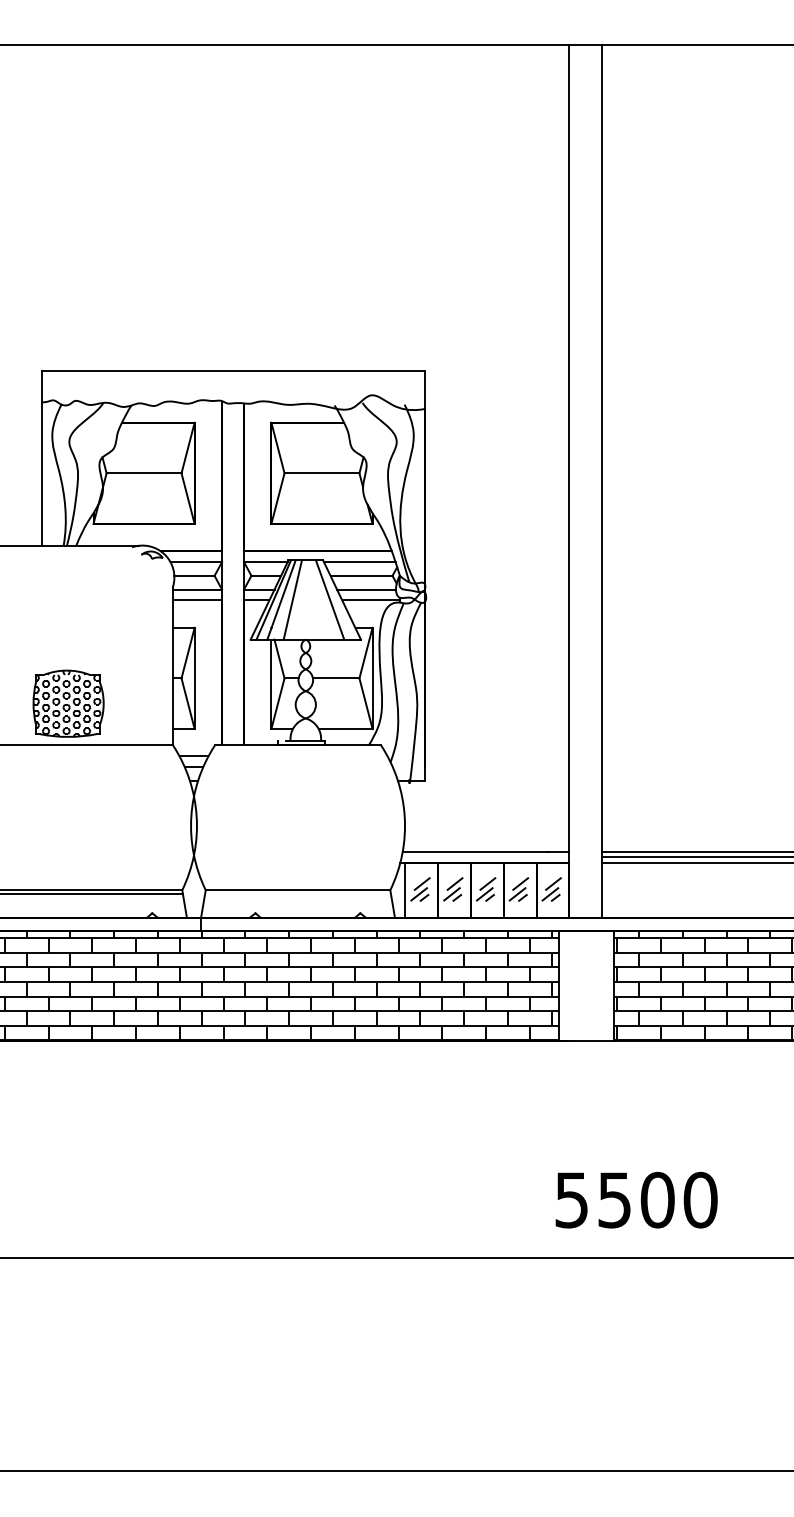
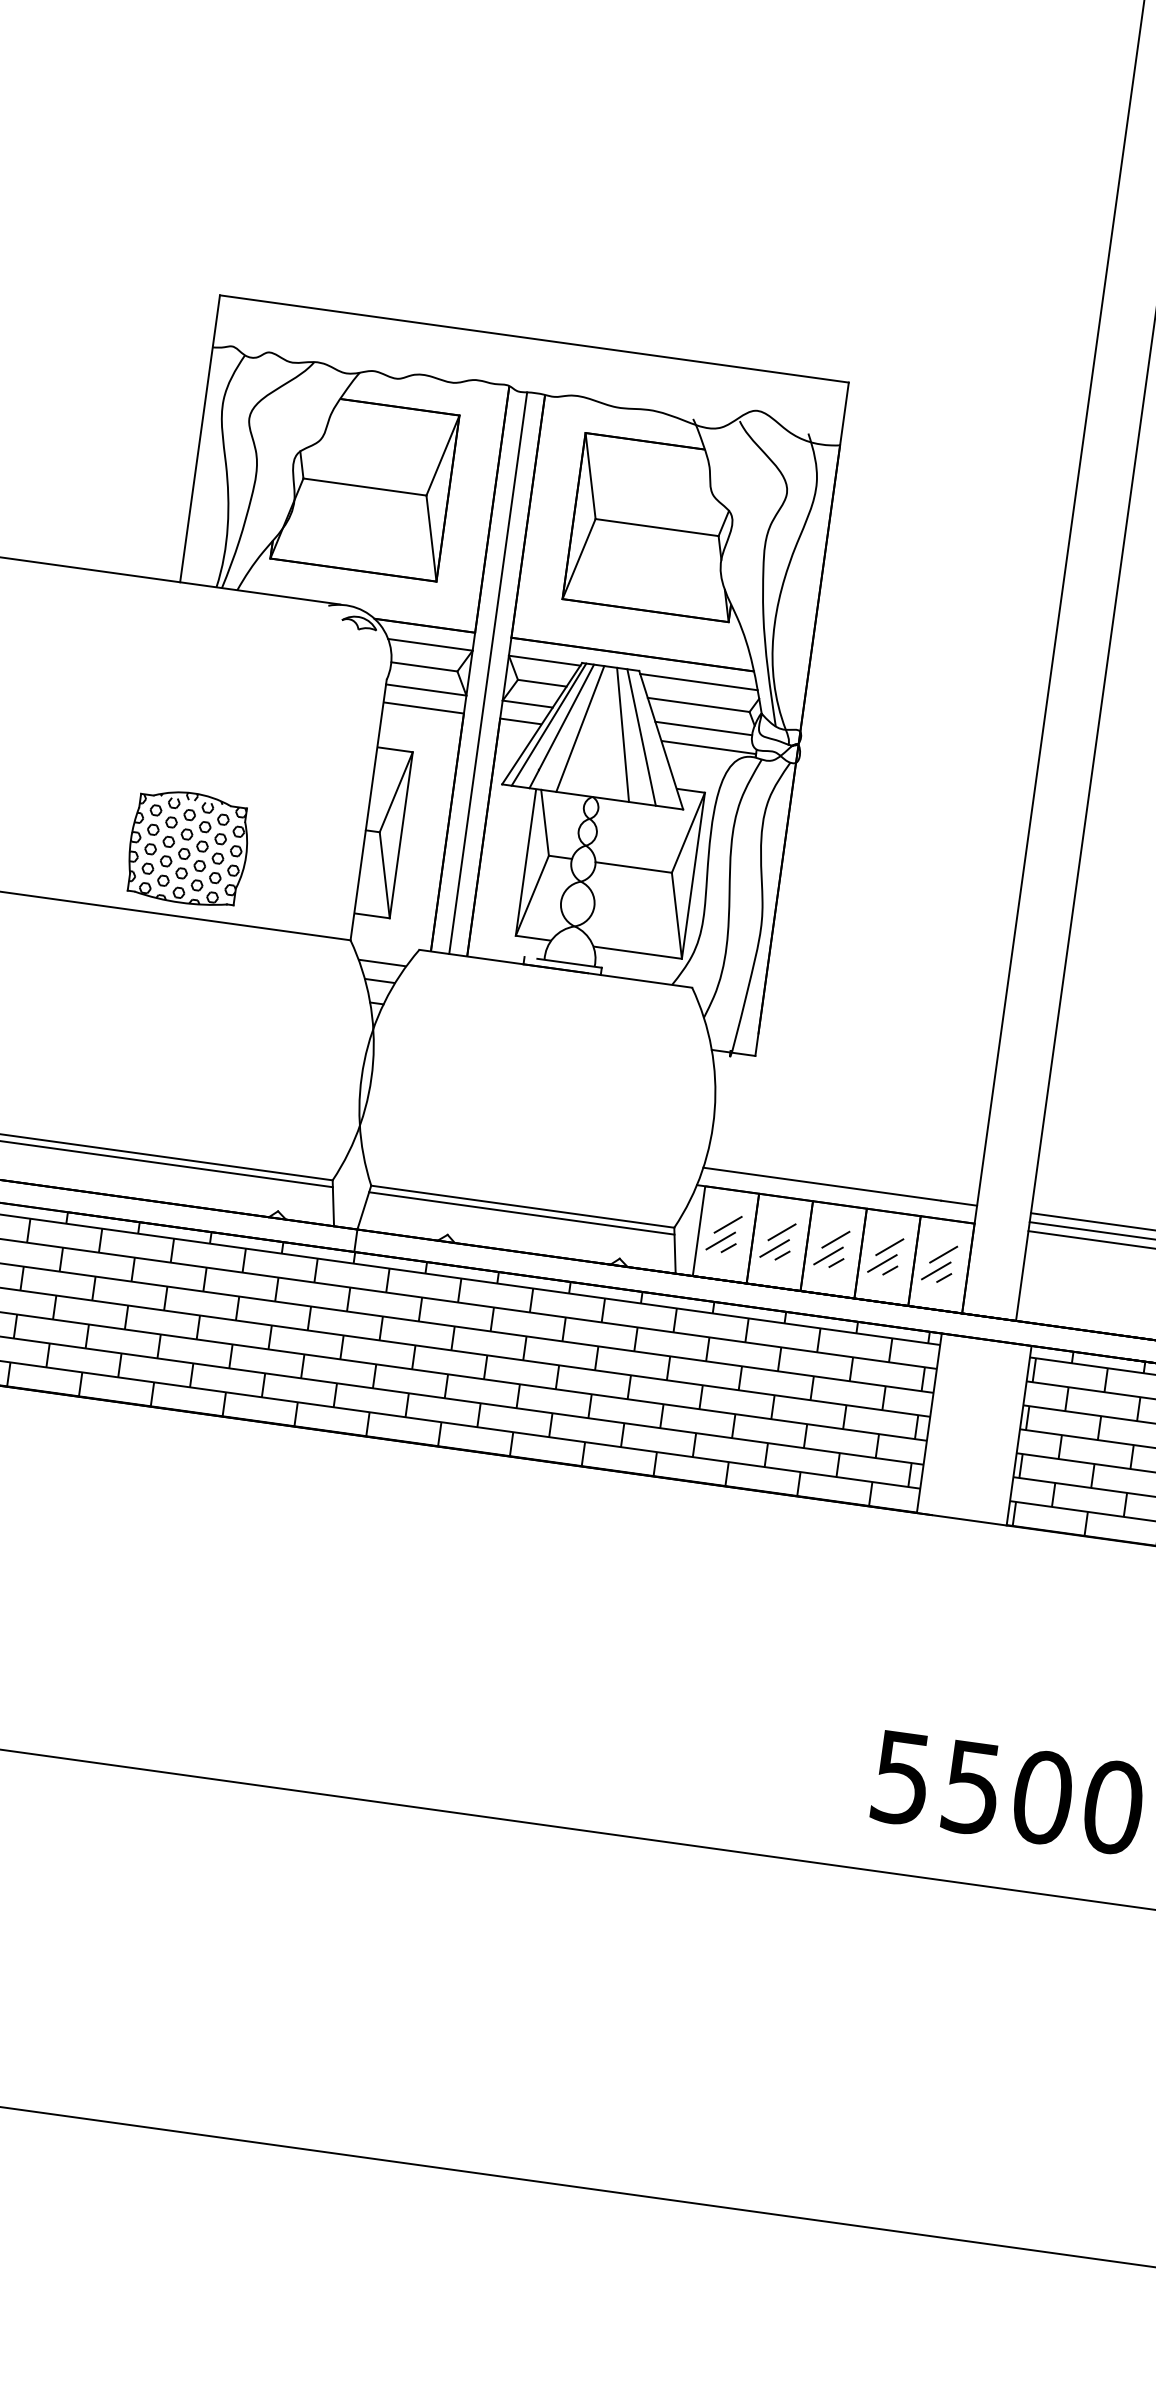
line: (233, 574) -> (488, 673), added
line: (318, 599) -> (622, 733), added
line: (298, 894) -> (522, 1213), added

